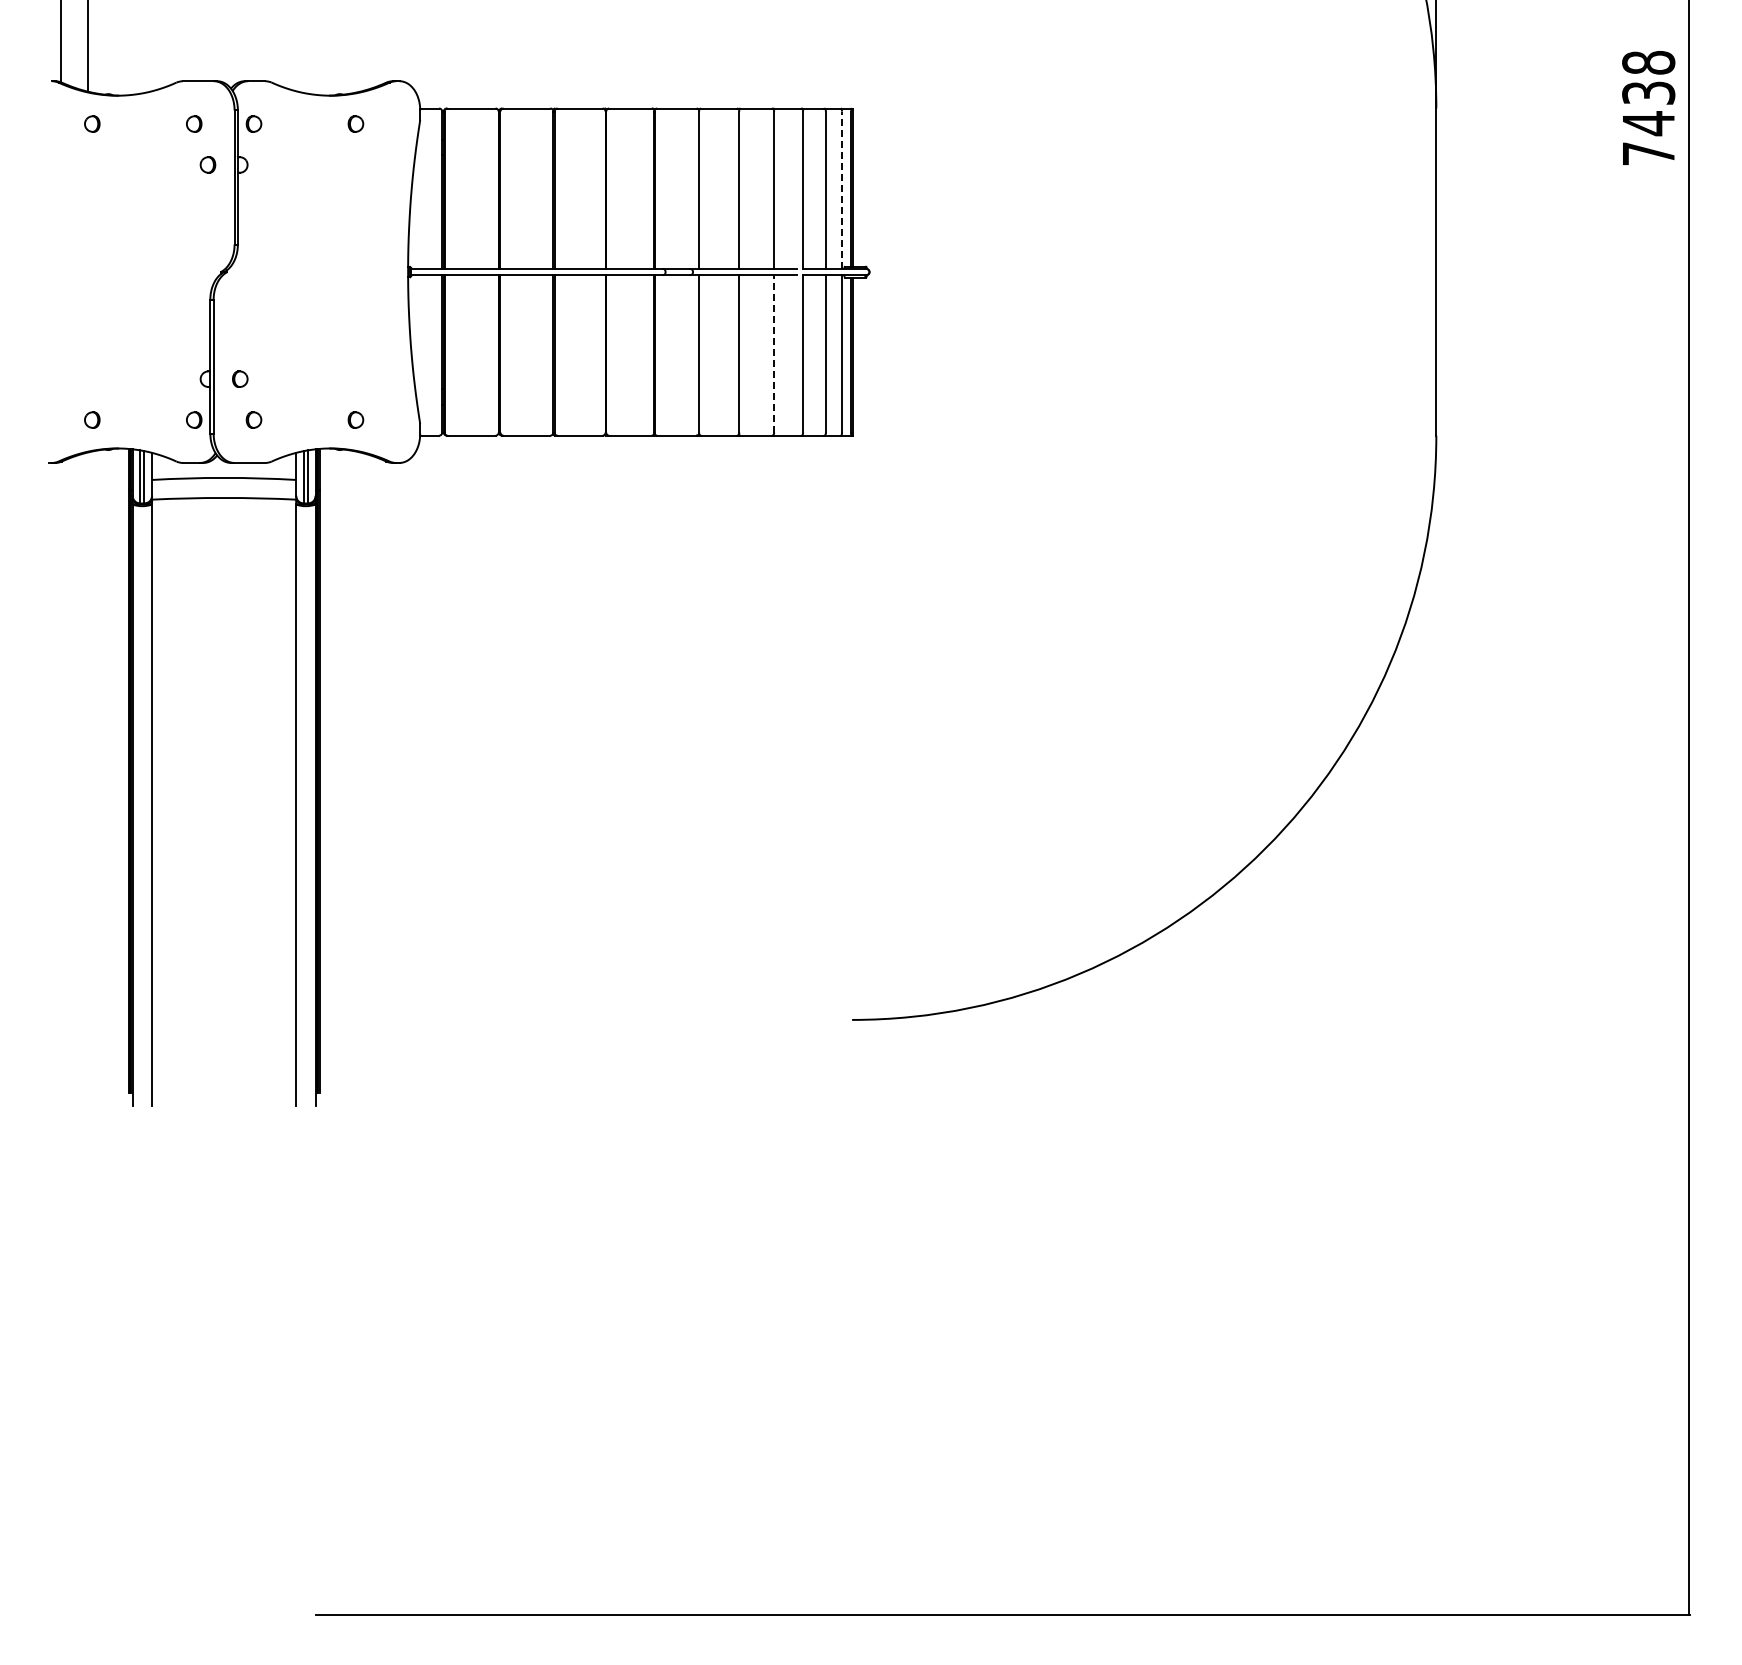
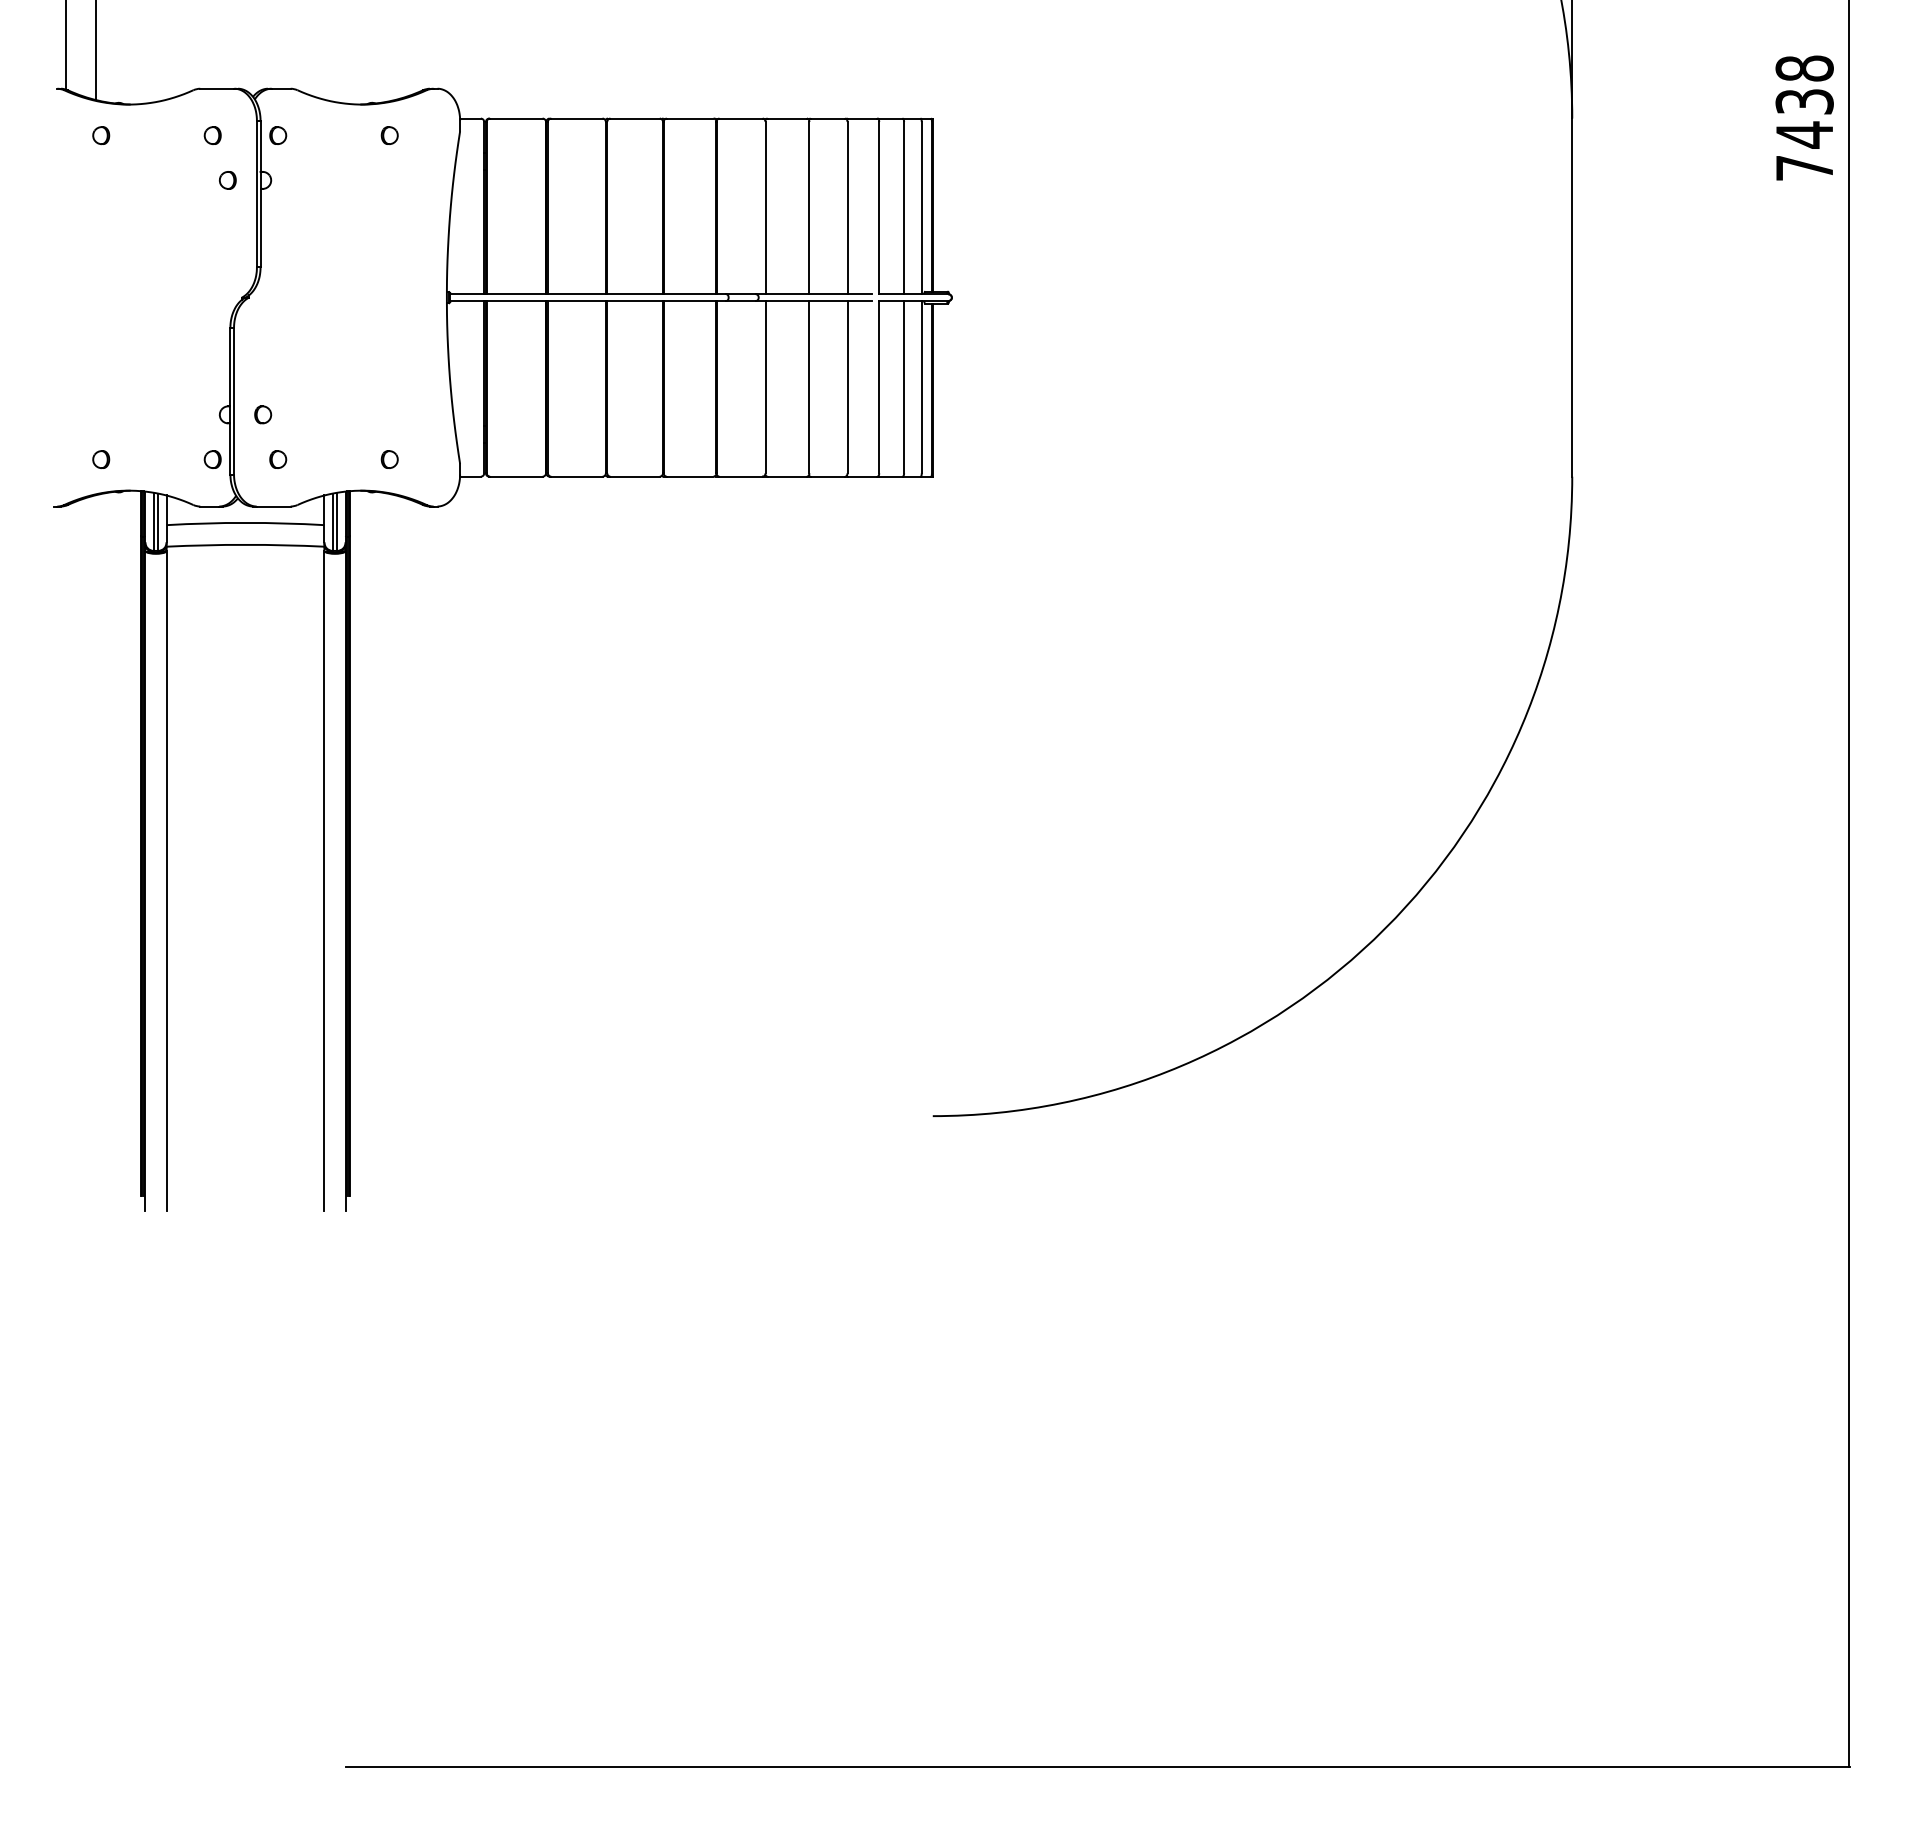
line: (842, 190) -> (922, 208), dashed -> solid
line: (774, 353) -> (847, 386), dashed -> solid

